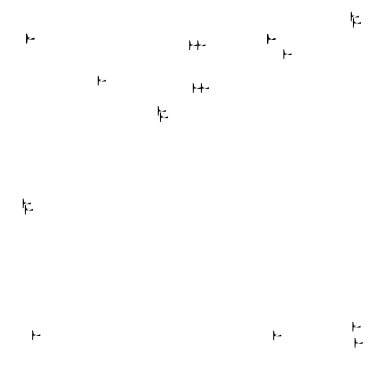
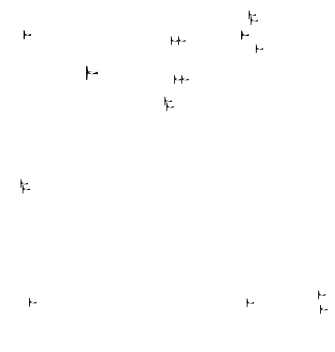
part: (354, 19) -> (252, 17), moved
part: (101, 80) -> (91, 72), size x1.6
part: (162, 113) -> (168, 103), moved

